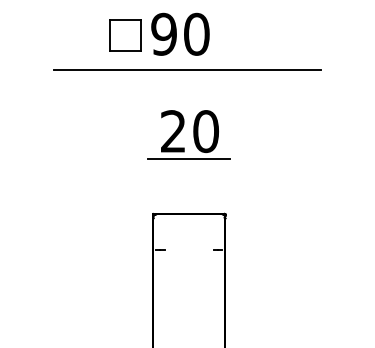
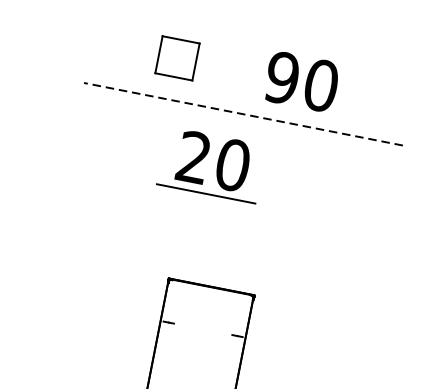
text: (180, 33) -> (302, 80), moved
line: (187, 69) -> (243, 113), solid -> dashed
part: (188, 134) -> (211, 164), moved

